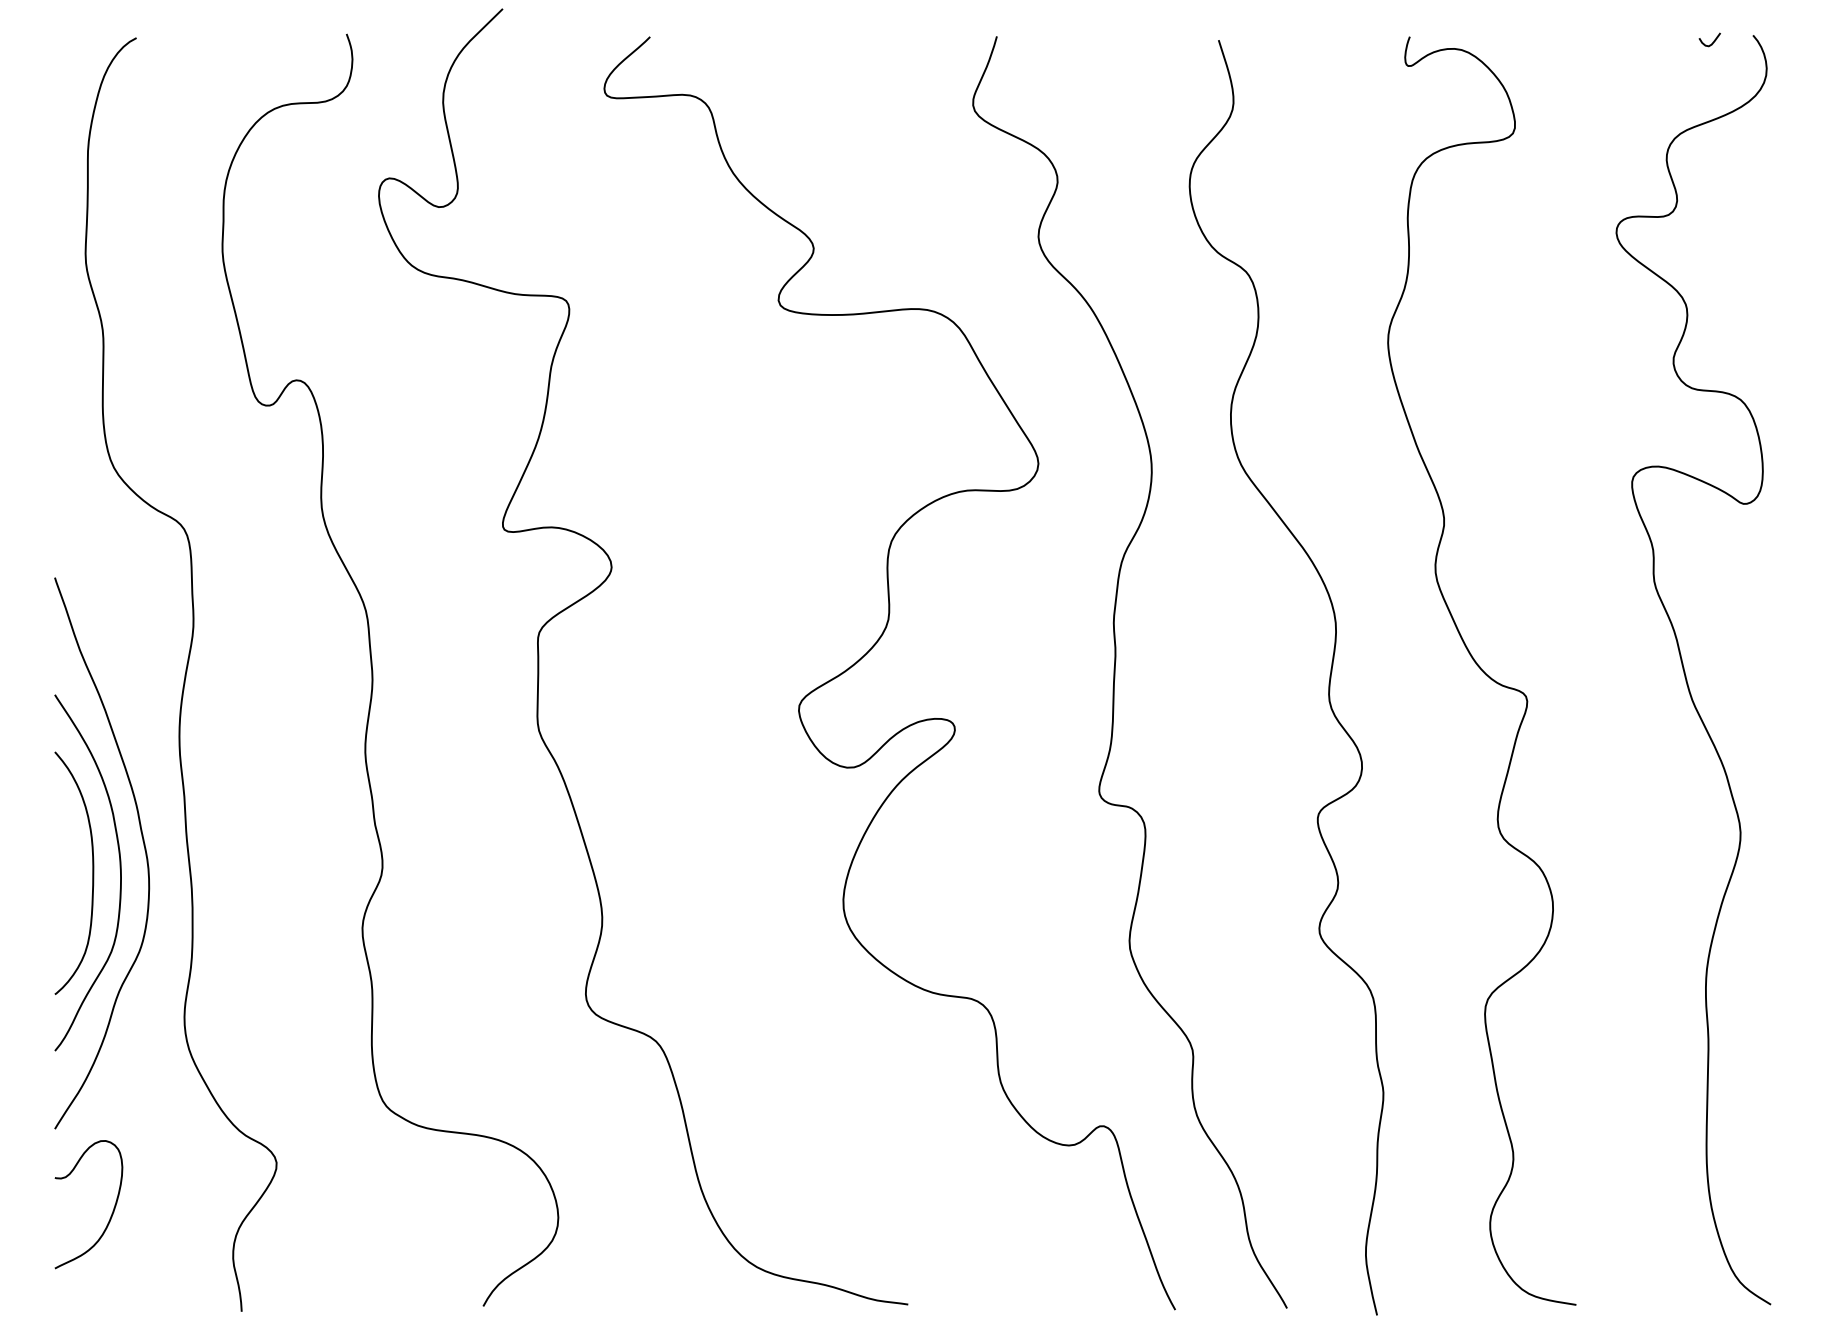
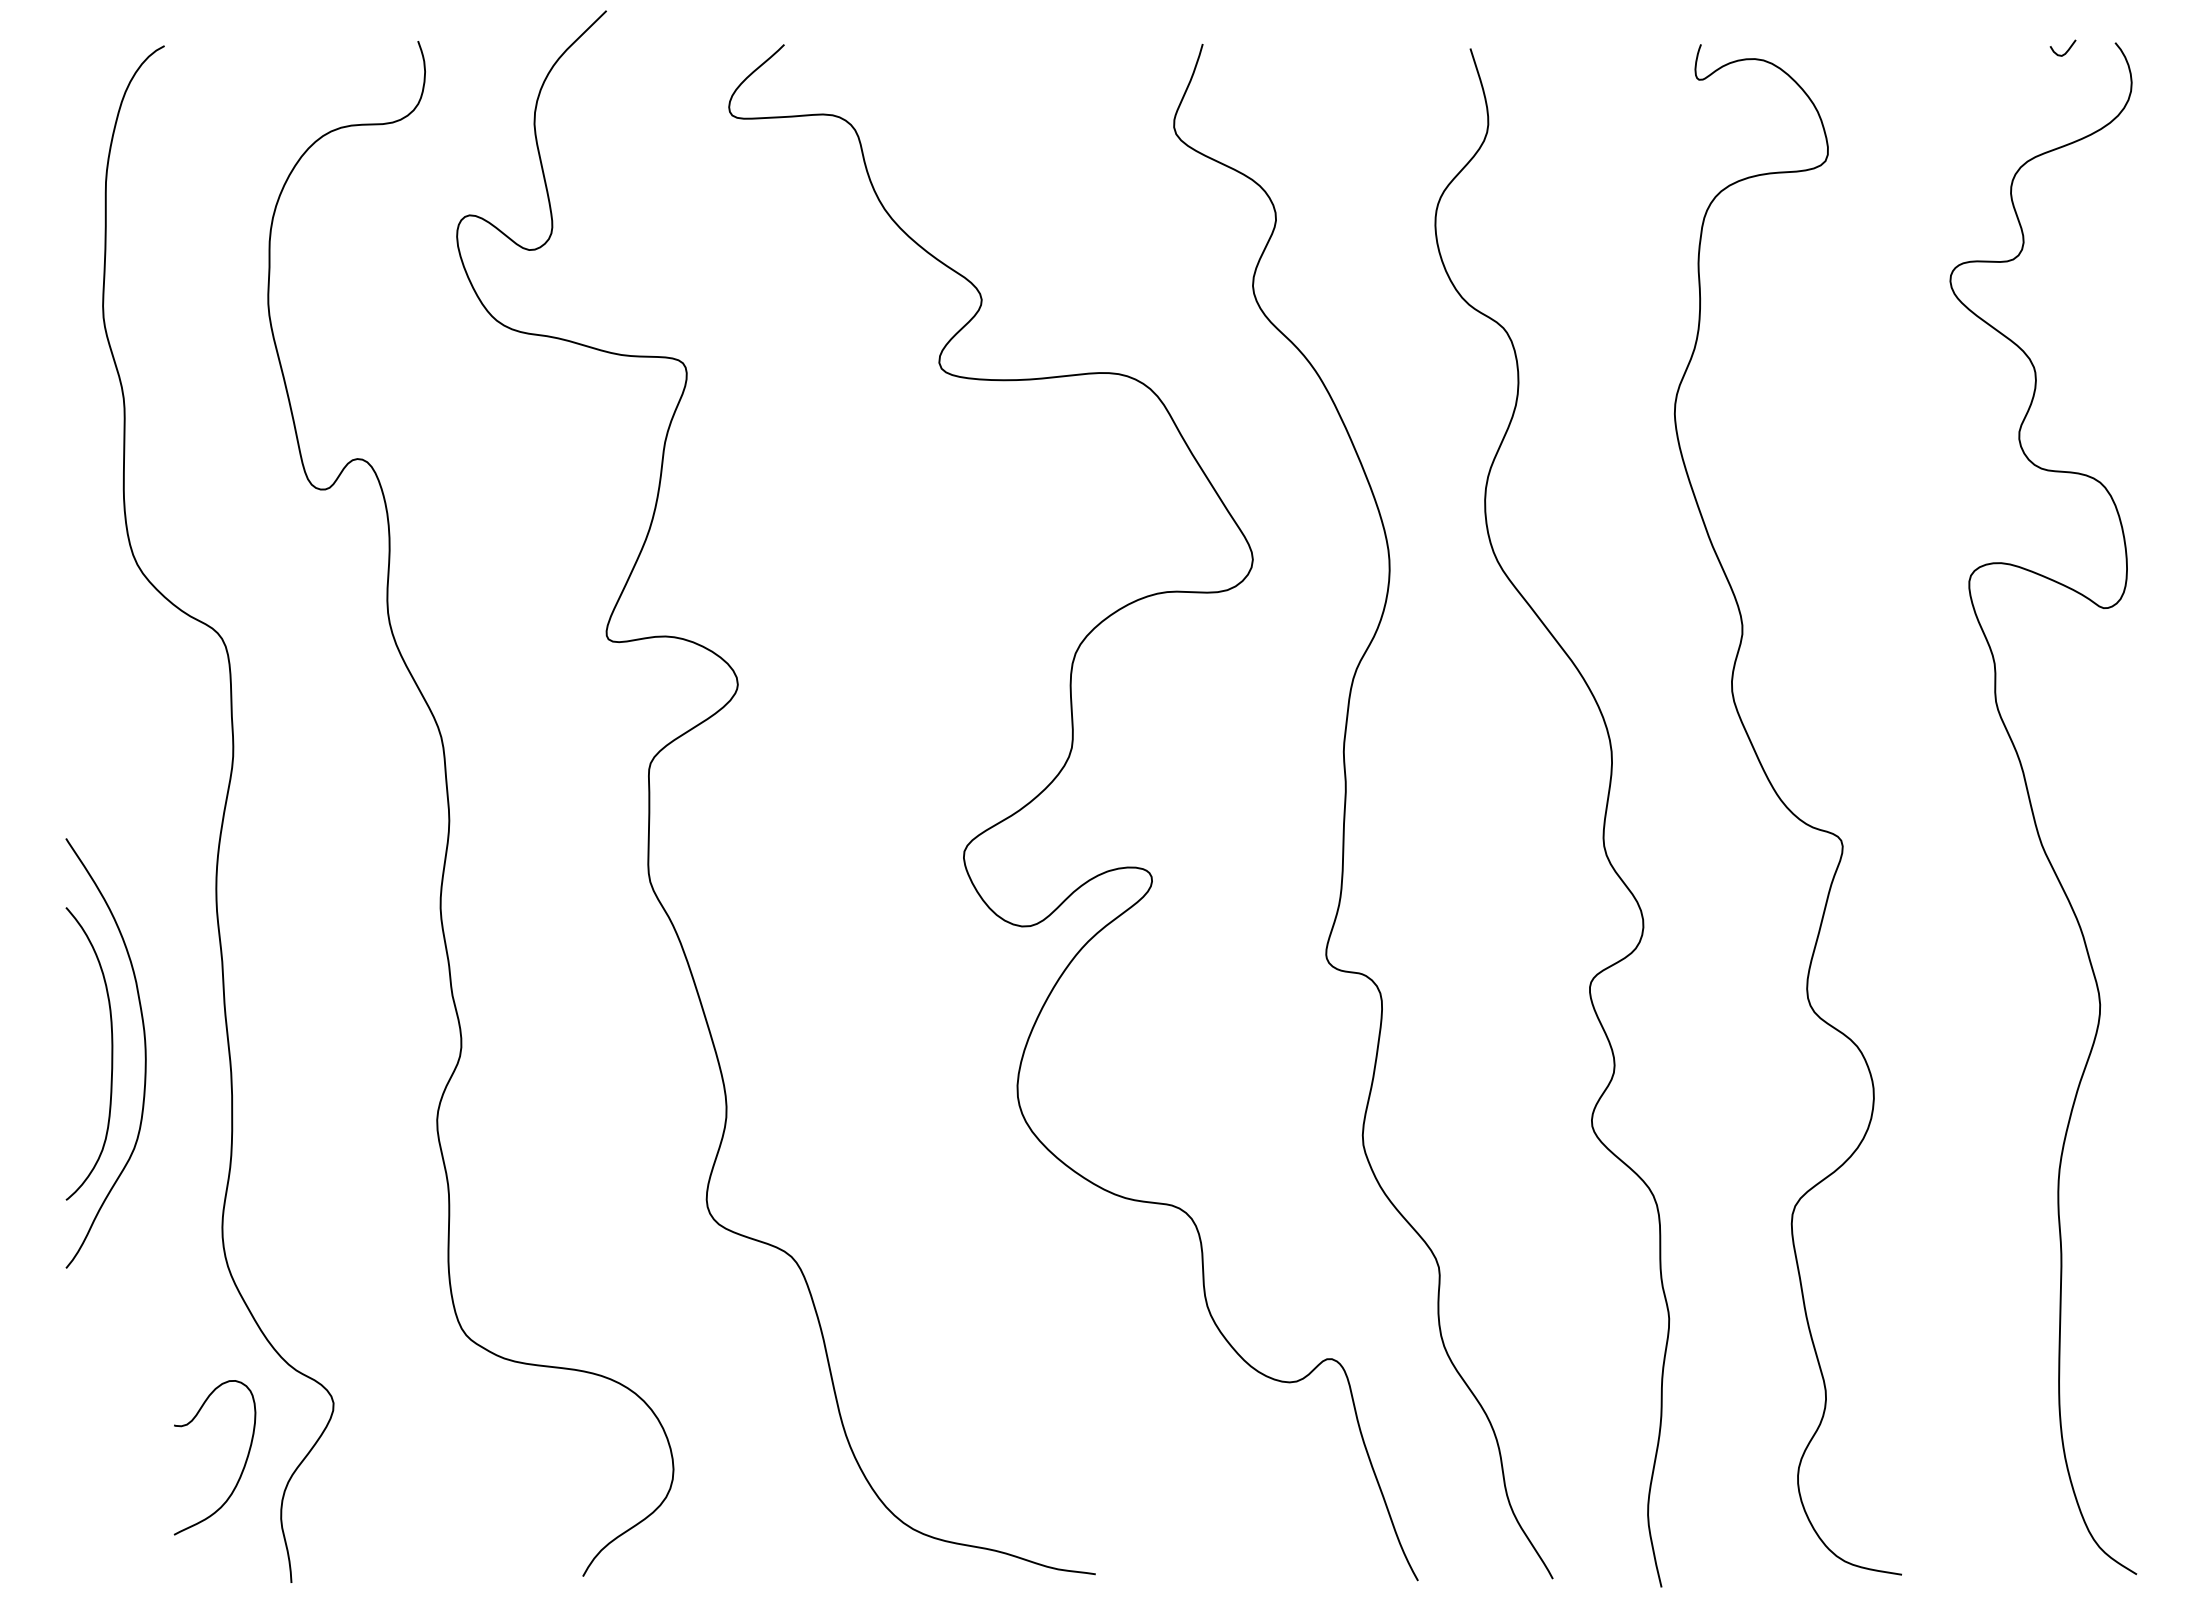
curve: (143, 843) -> (172, 1017), removed
curve: (111, 1213) -> (242, 1468), moved

